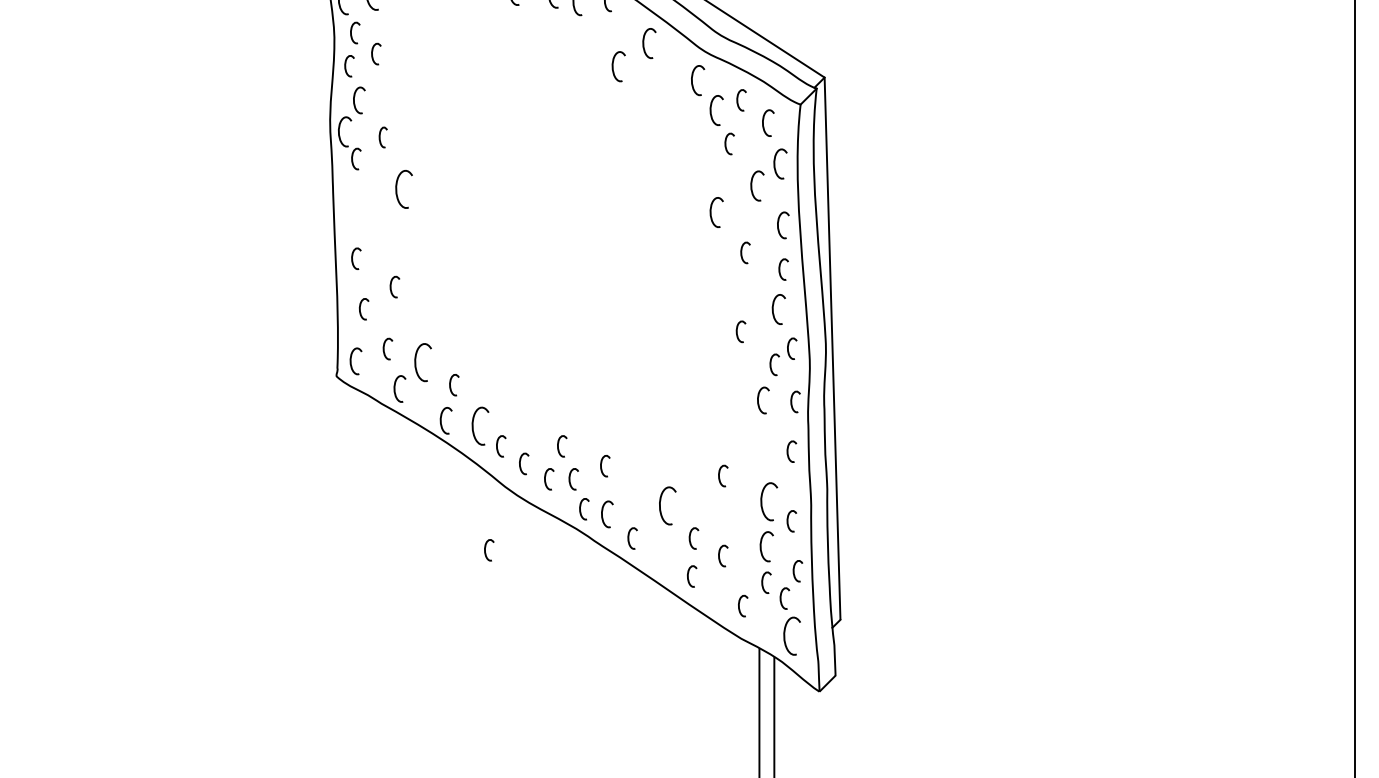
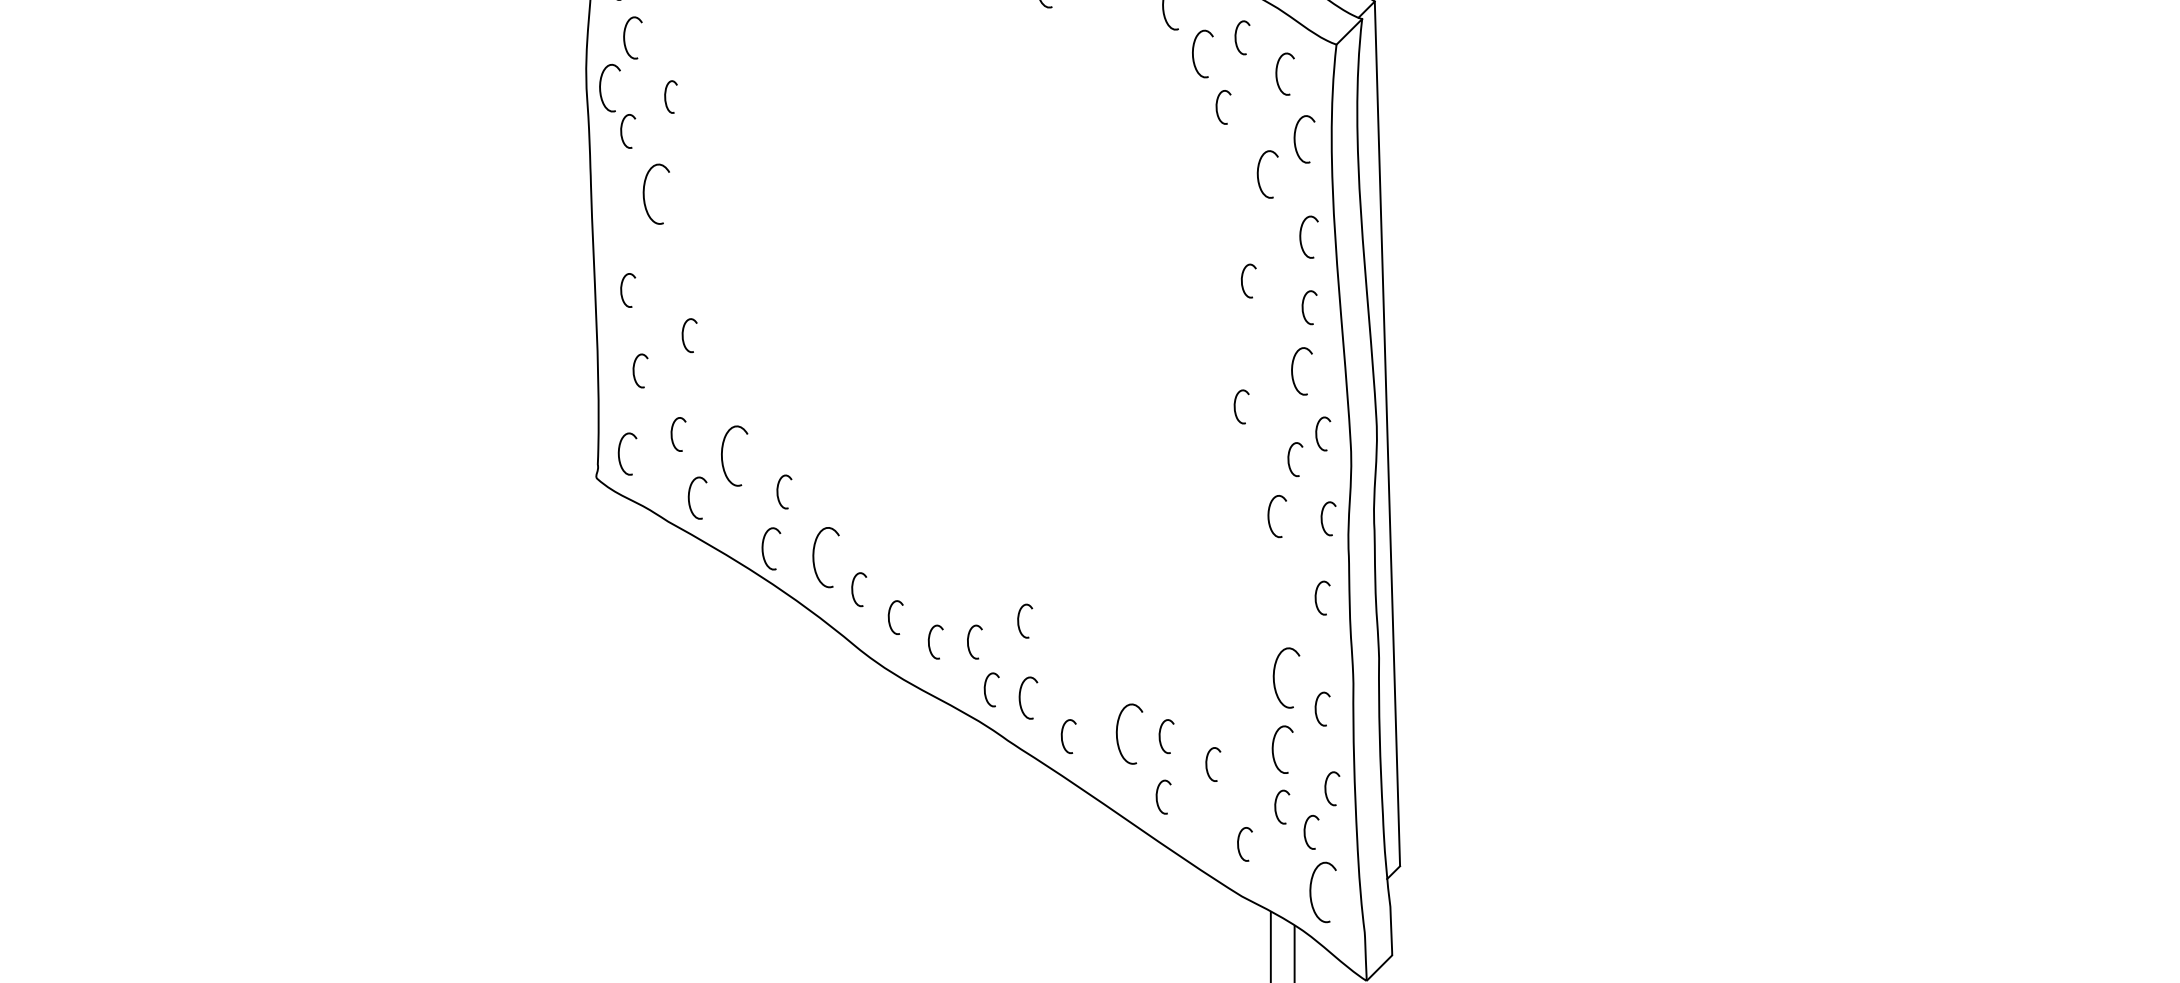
curve: (397, 189) -> (645, 194), moved
curve: (711, 212) -> (1194, 216), removed
curve: (558, 446) -> (950, 589), removed
curve: (719, 475) -> (1207, 636), removed
curve: (660, 505) -> (1117, 733), moved
curve: (485, 550) -> (833, 755), removed

